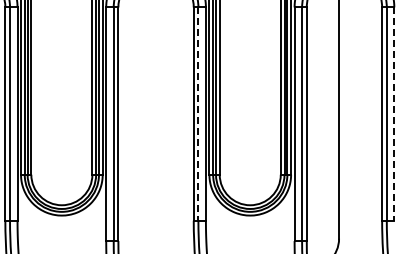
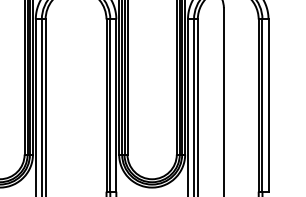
line: (198, 114) -> (110, 105), dashed -> solid
line: (394, 114) -> (268, 105), dashed -> solid

